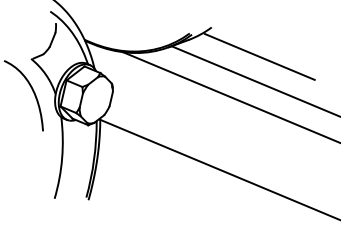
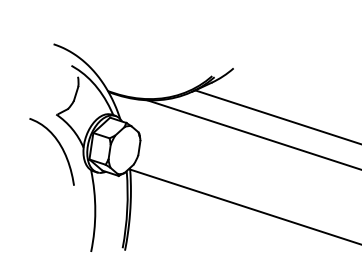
line: (259, 56) -> (283, 93), removed

